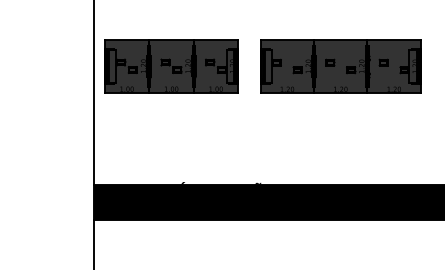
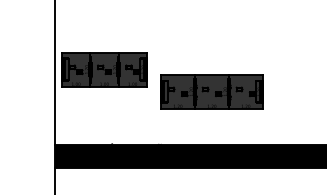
part: (339, 65) -> (211, 91), moved

